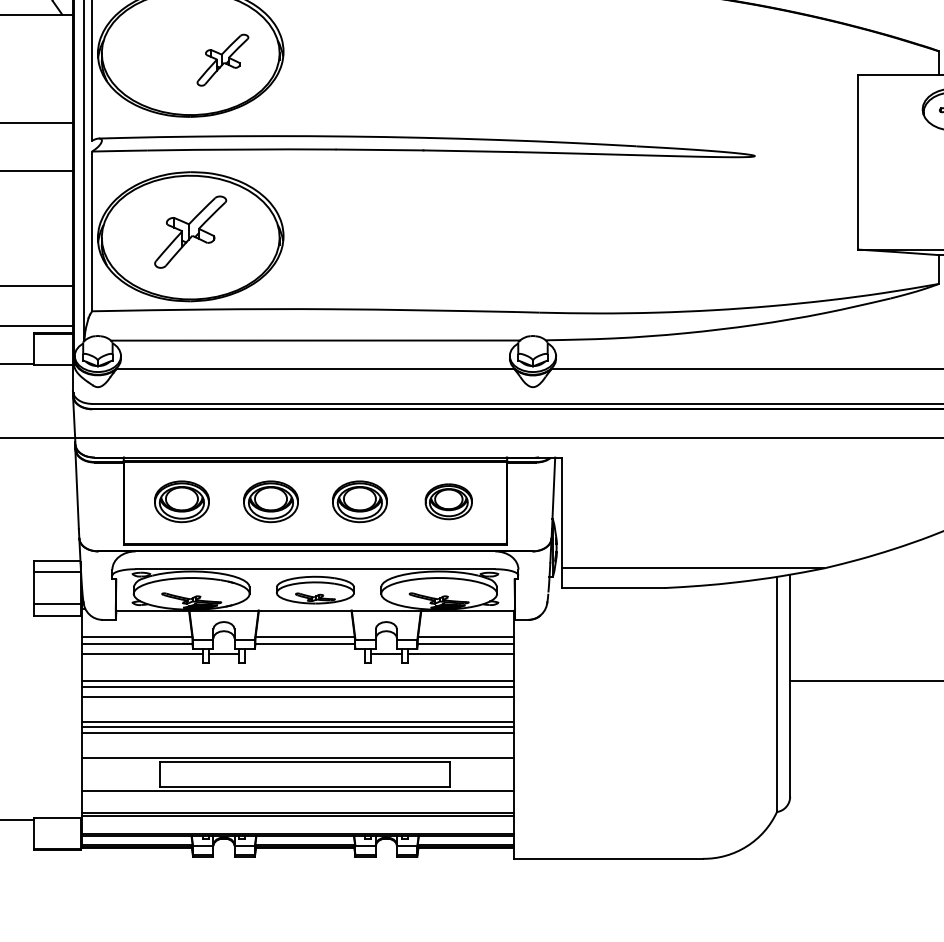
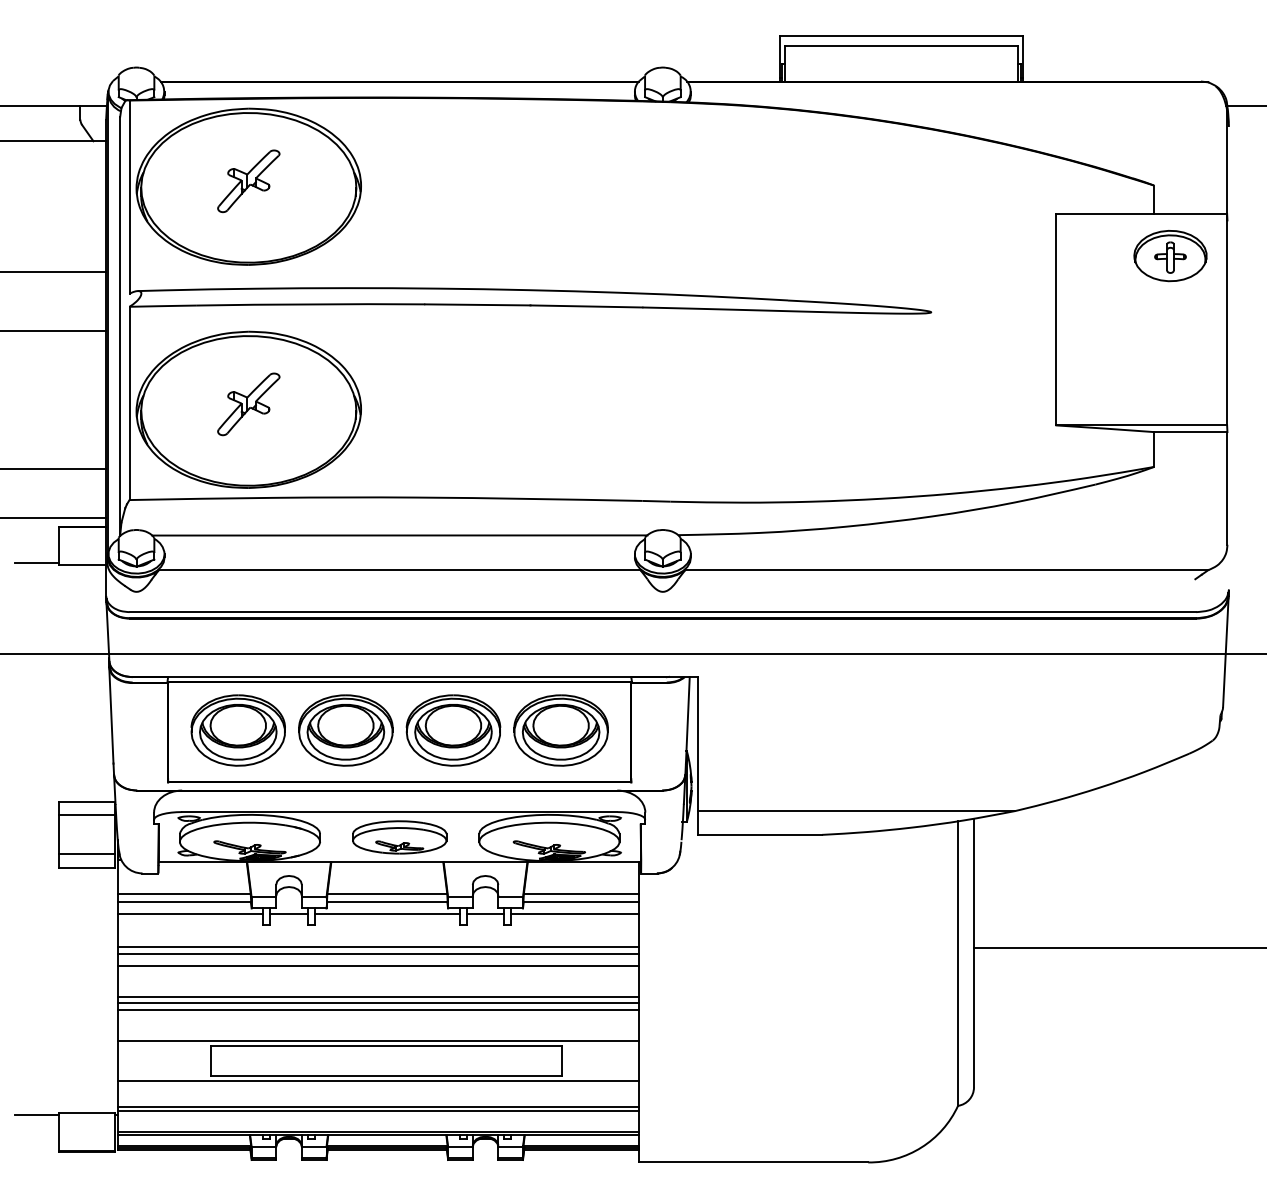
part: (222, 60) -> (248, 181), moved
part: (190, 232) -> (248, 404), size x0.71
part: (181, 501) -> (237, 730), size x1.43
part: (270, 501) -> (345, 730), size x1.43
part: (359, 501) -> (453, 730), size x1.43
part: (448, 501) -> (560, 730), size x1.67
line: (304, 653) -> (386, 914), added

